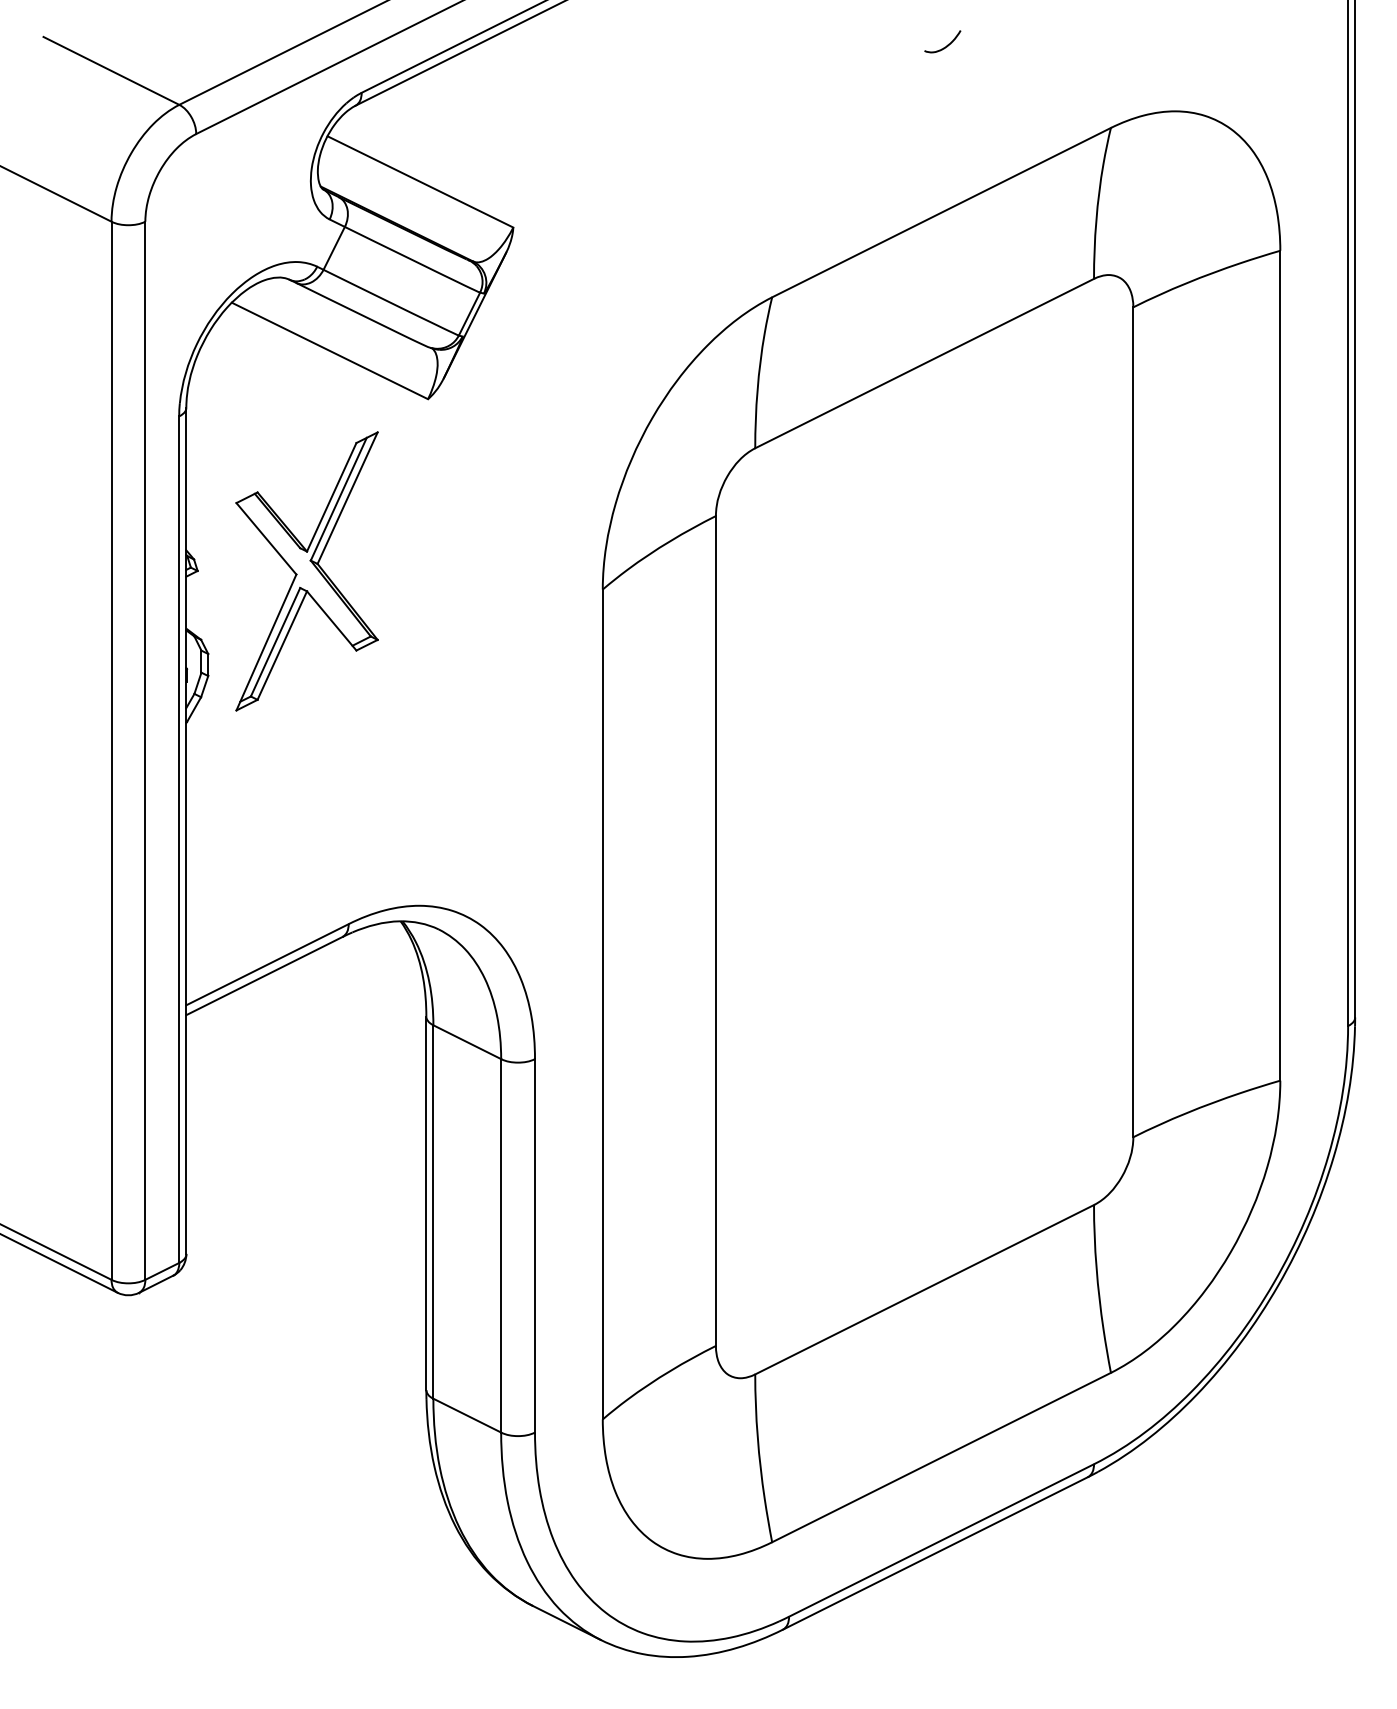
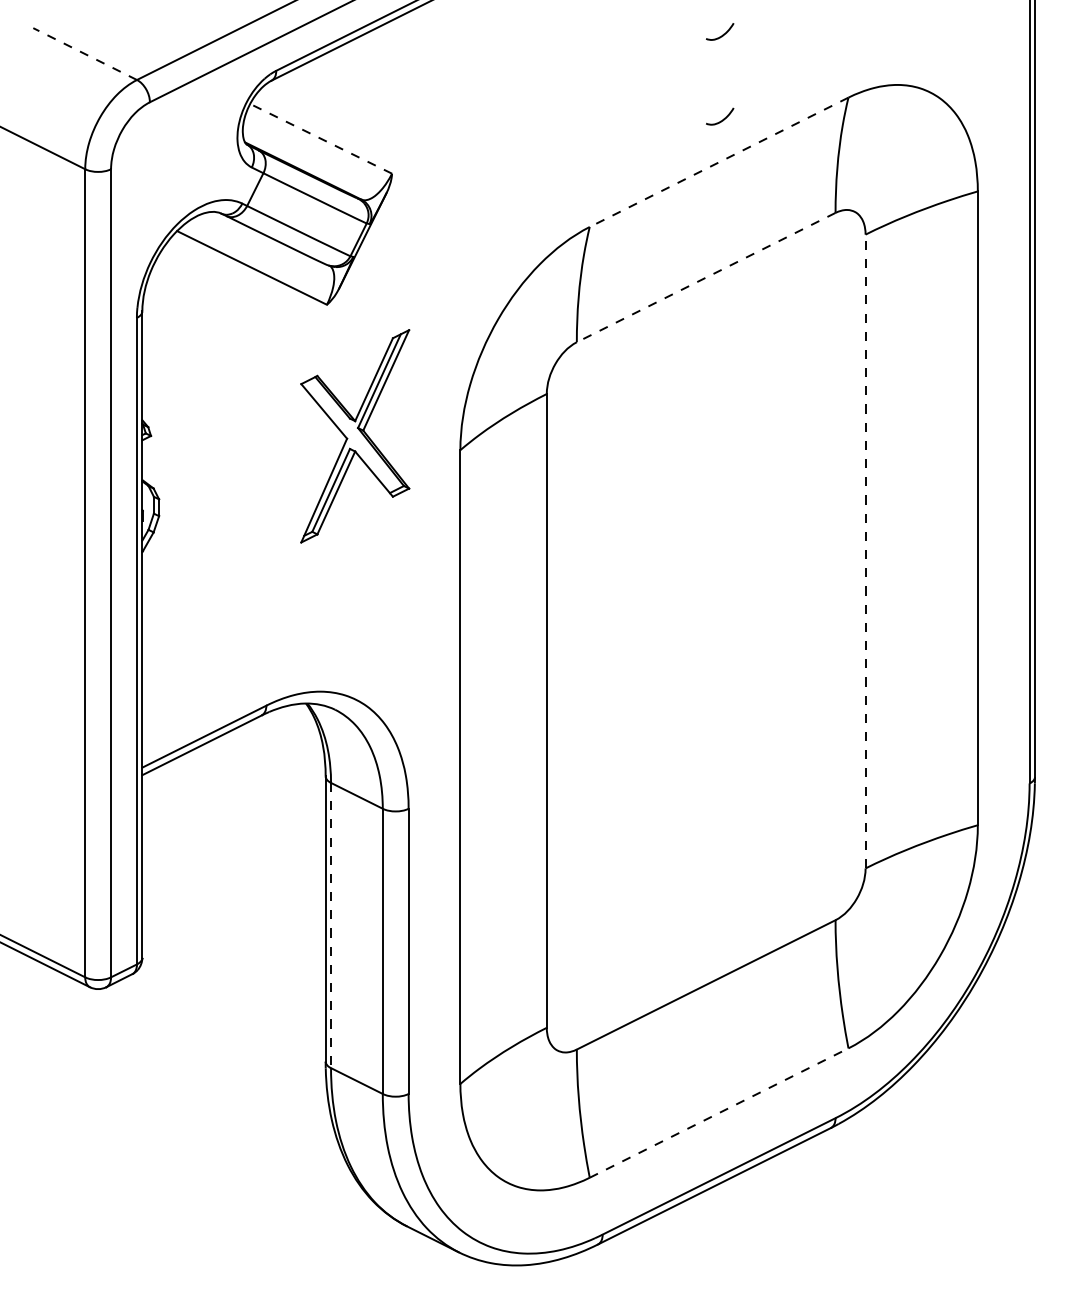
line: (111, 70) -> (85, 53), solid -> dashed
curve: (946, 156) -> (722, 119), added
line: (420, 181) -> (321, 138), solid -> dashed
line: (941, 212) -> (719, 162), solid -> dashed
line: (924, 363) -> (706, 277), solid -> dashed
part: (306, 571) -> (354, 436), moved
line: (1133, 722) -> (865, 551), solid -> dashed
line: (433, 1212) -> (331, 925), solid -> dashed
line: (942, 1457) -> (719, 1113), solid -> dashed

